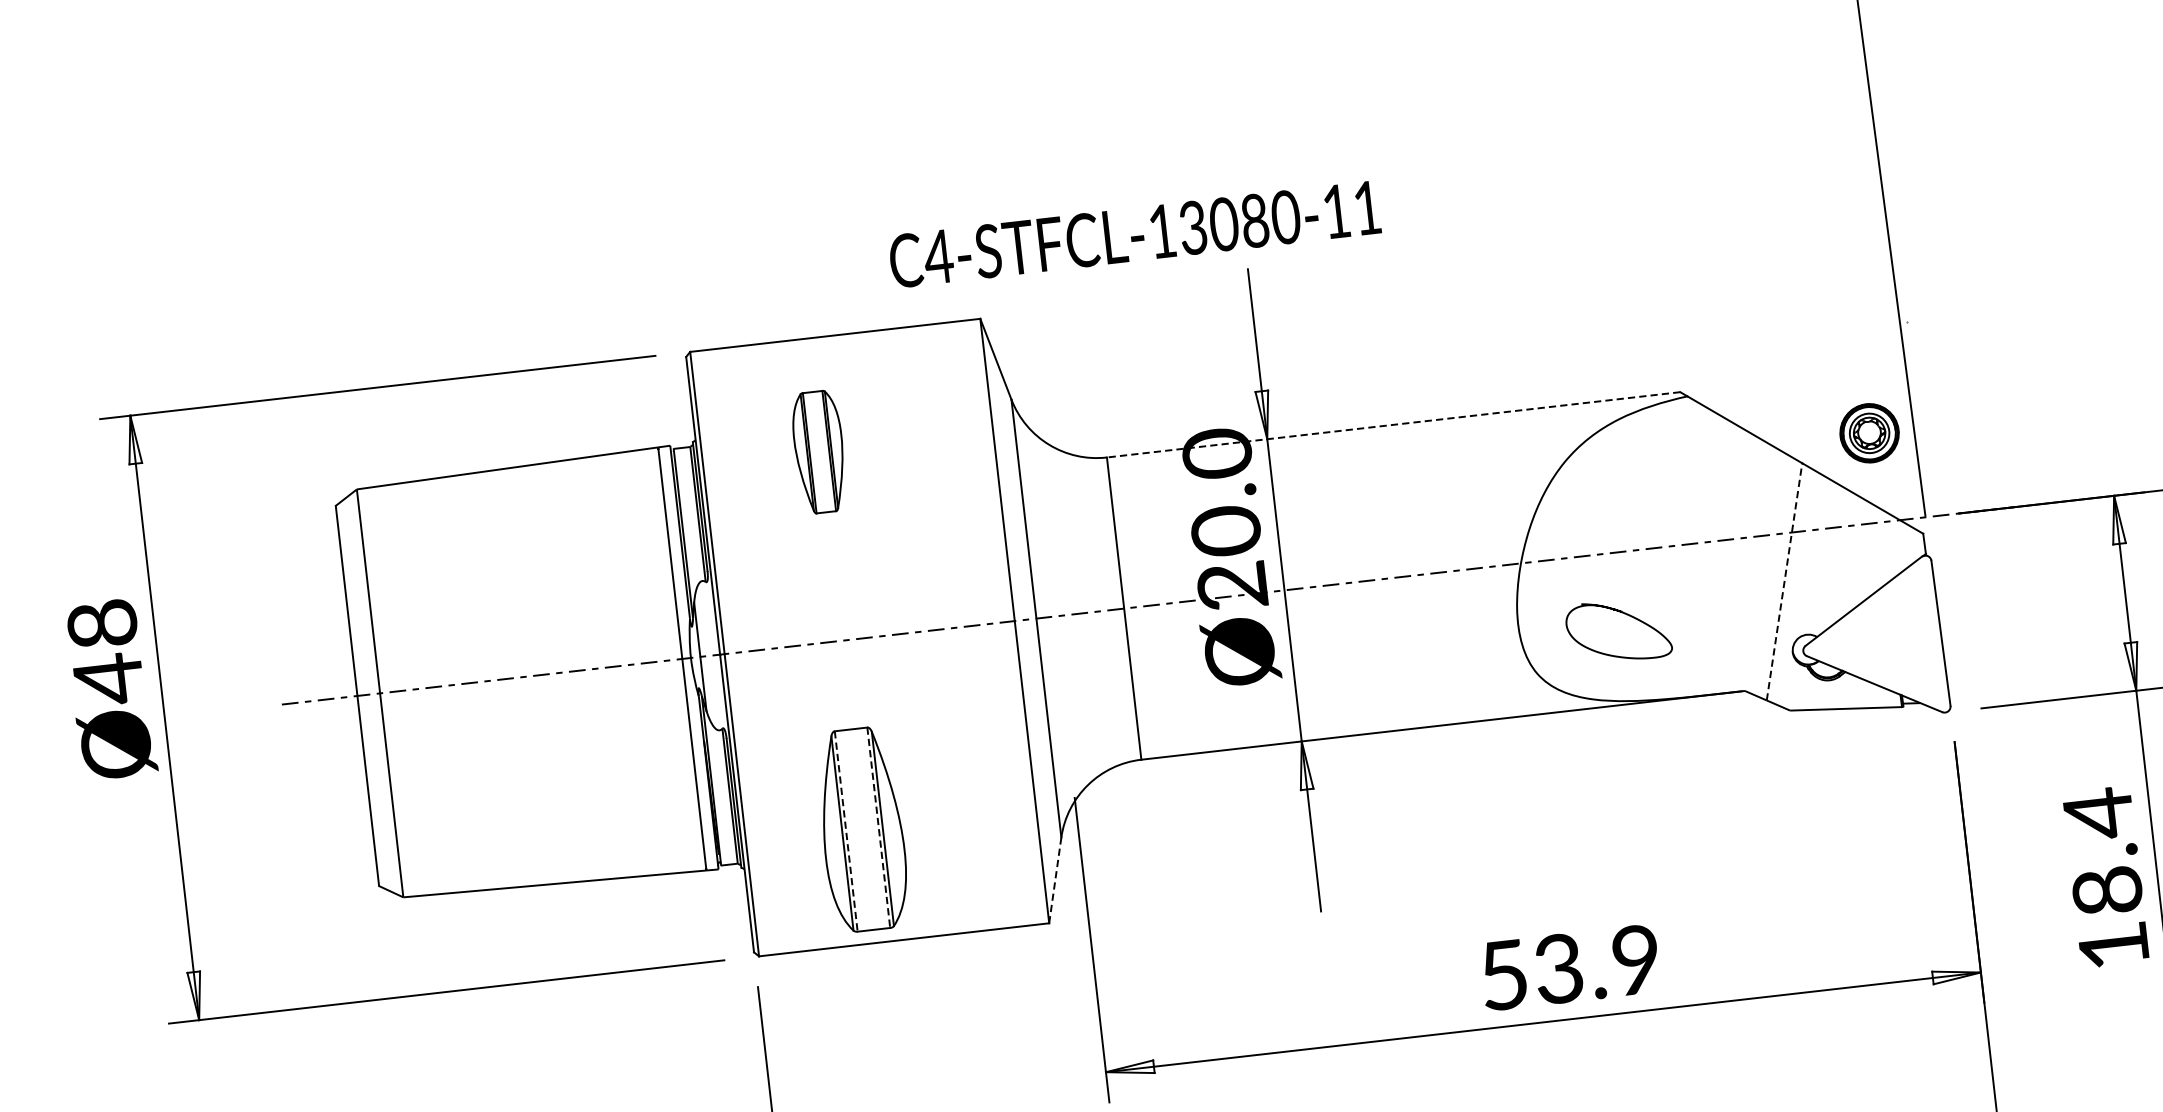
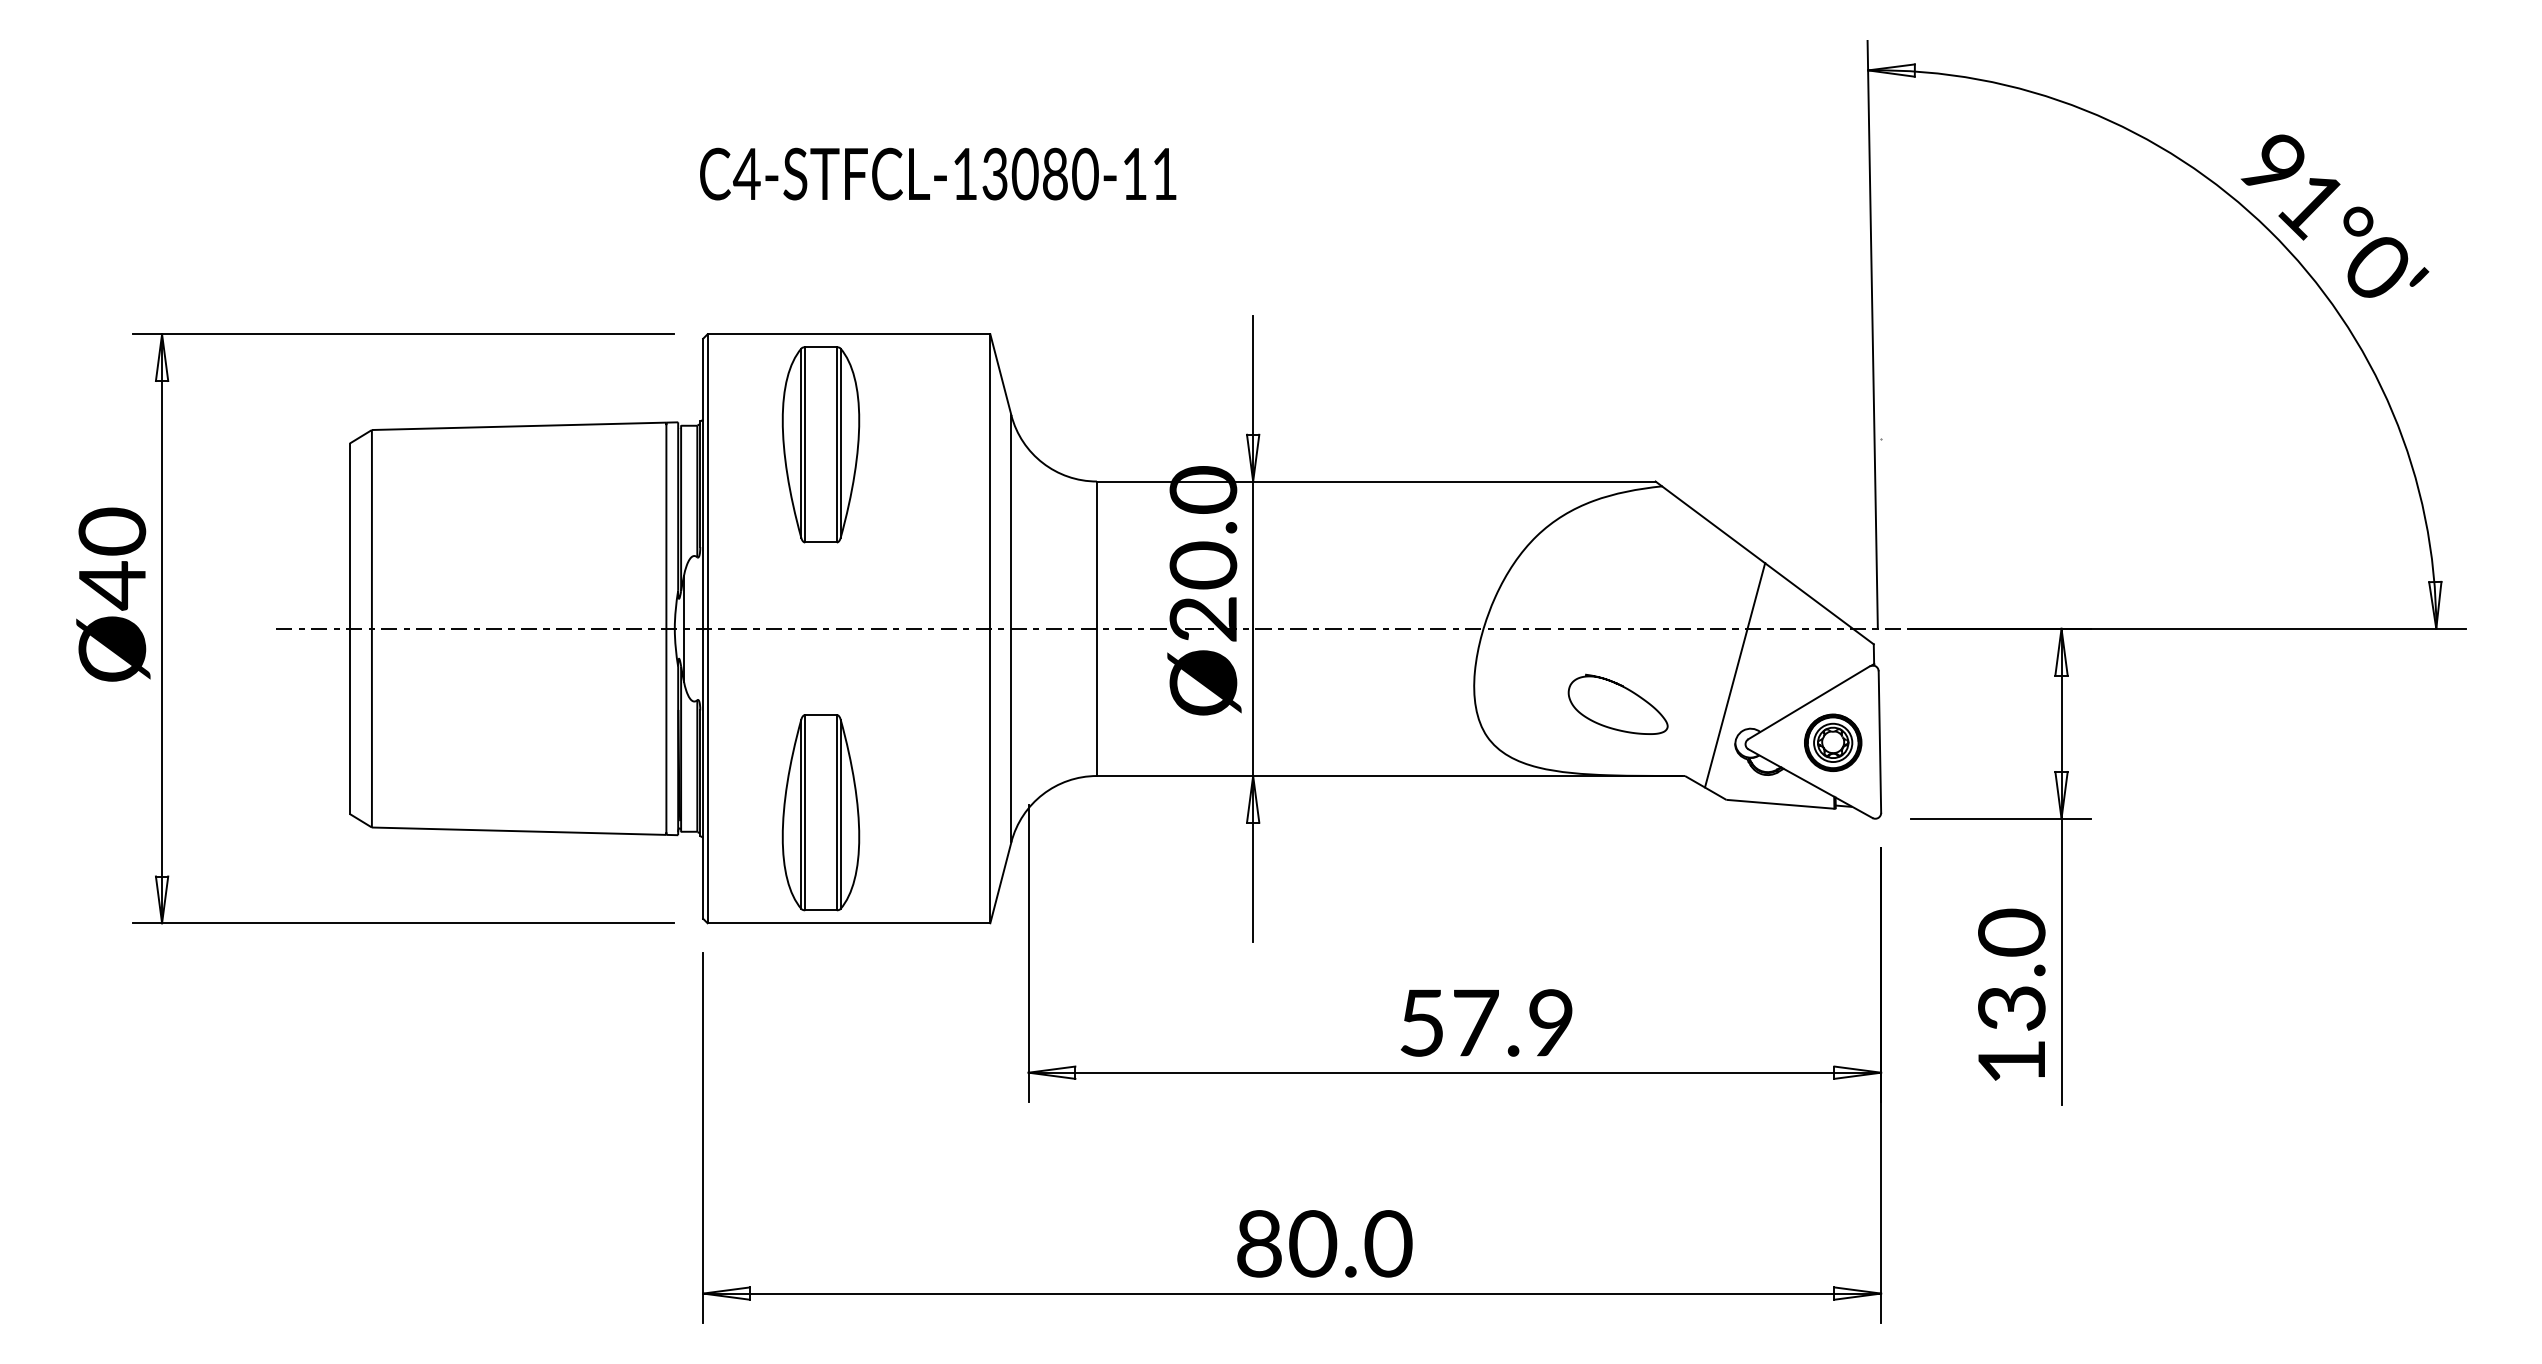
text: (1135, 233) -> (938, 173), moved
line: (1392, 424) -> (1375, 481), dashed -> solid
part: (1869, 432) -> (1833, 742), moved
part: (818, 451) -> (820, 444), size x1.67
line: (1784, 580) -> (1735, 674), dashed -> solid
curve: (1626, 615) -> (1627, 690), moved
text: (102, 623) -> (112, 531), Ø48 -> Ø40
line: (878, 827) -> (836, 812), dashed -> solid
line: (846, 831) -> (805, 812), dashed -> solid
text: (2102, 851) -> (2011, 969), 18.4 -> 13.0
line: (1054, 880) -> (1000, 882), dashed -> solid
text: (1558, 968) -> (1475, 1022), 53.9 -> 57.9

